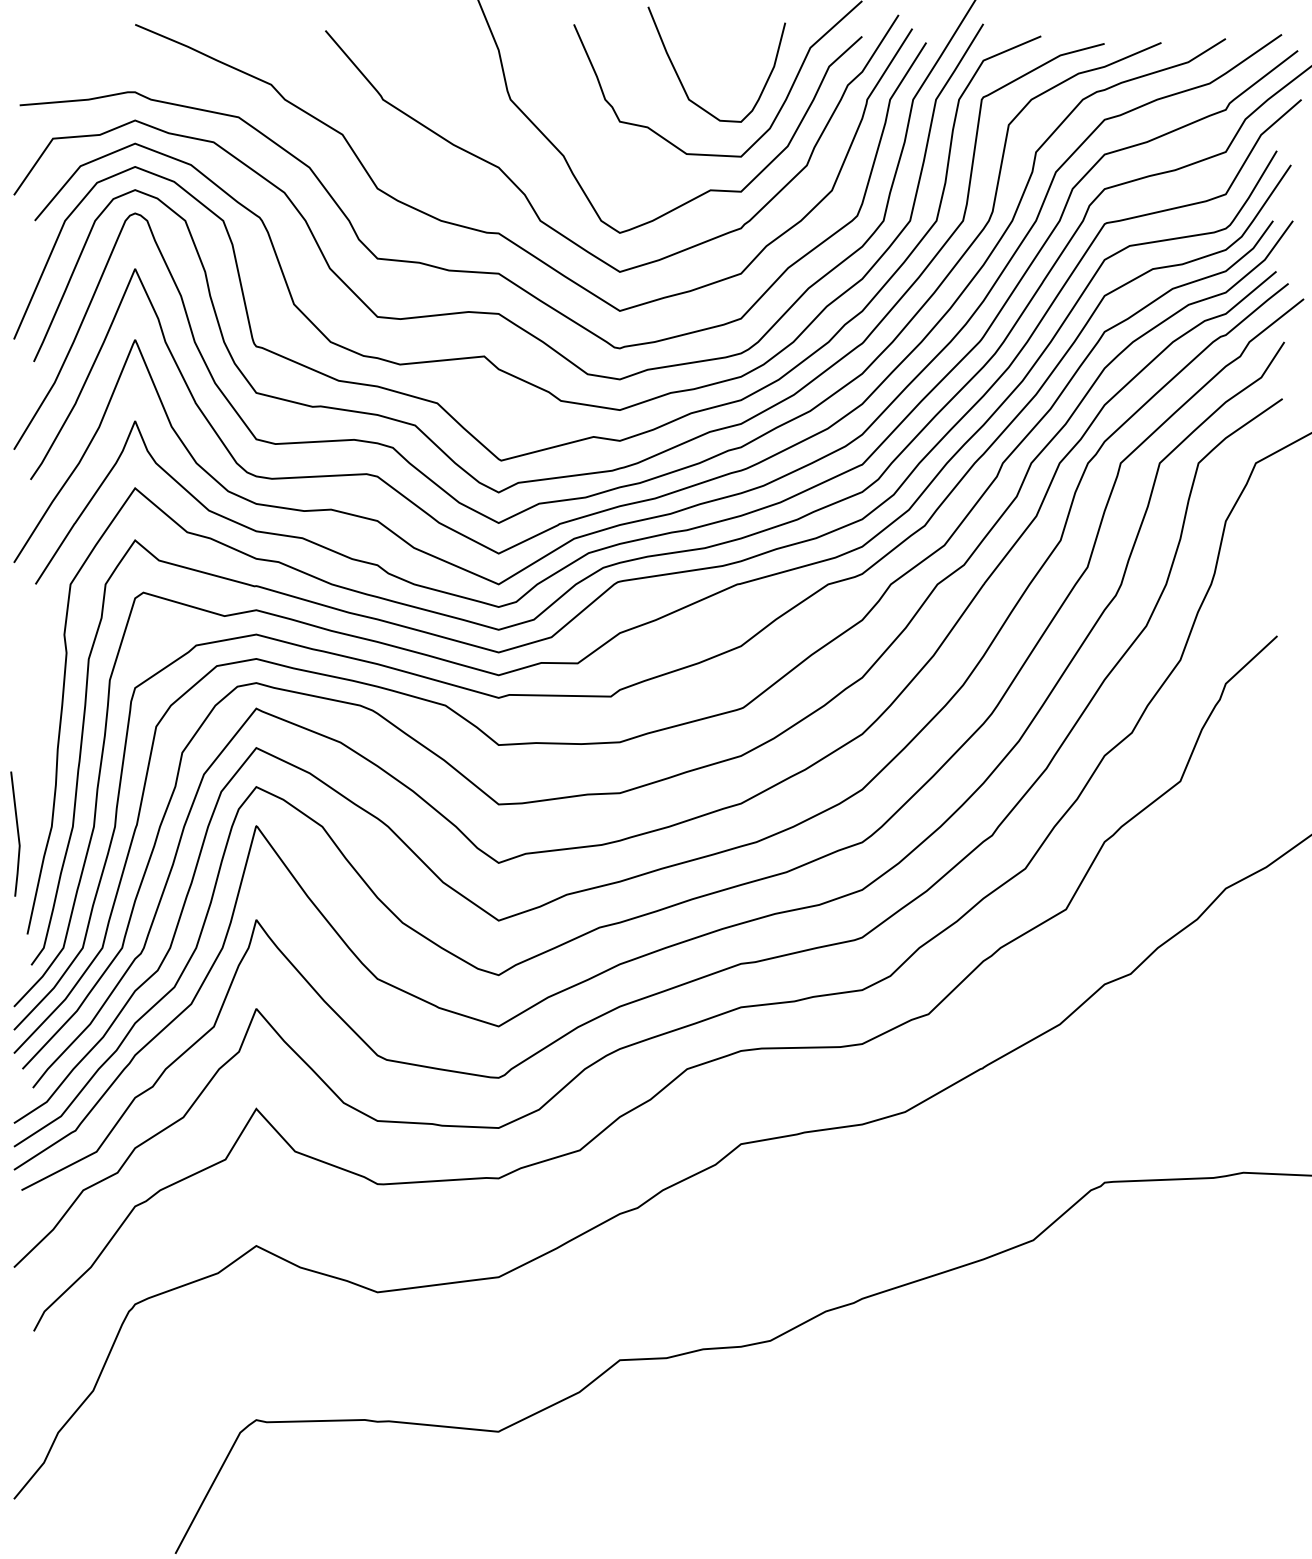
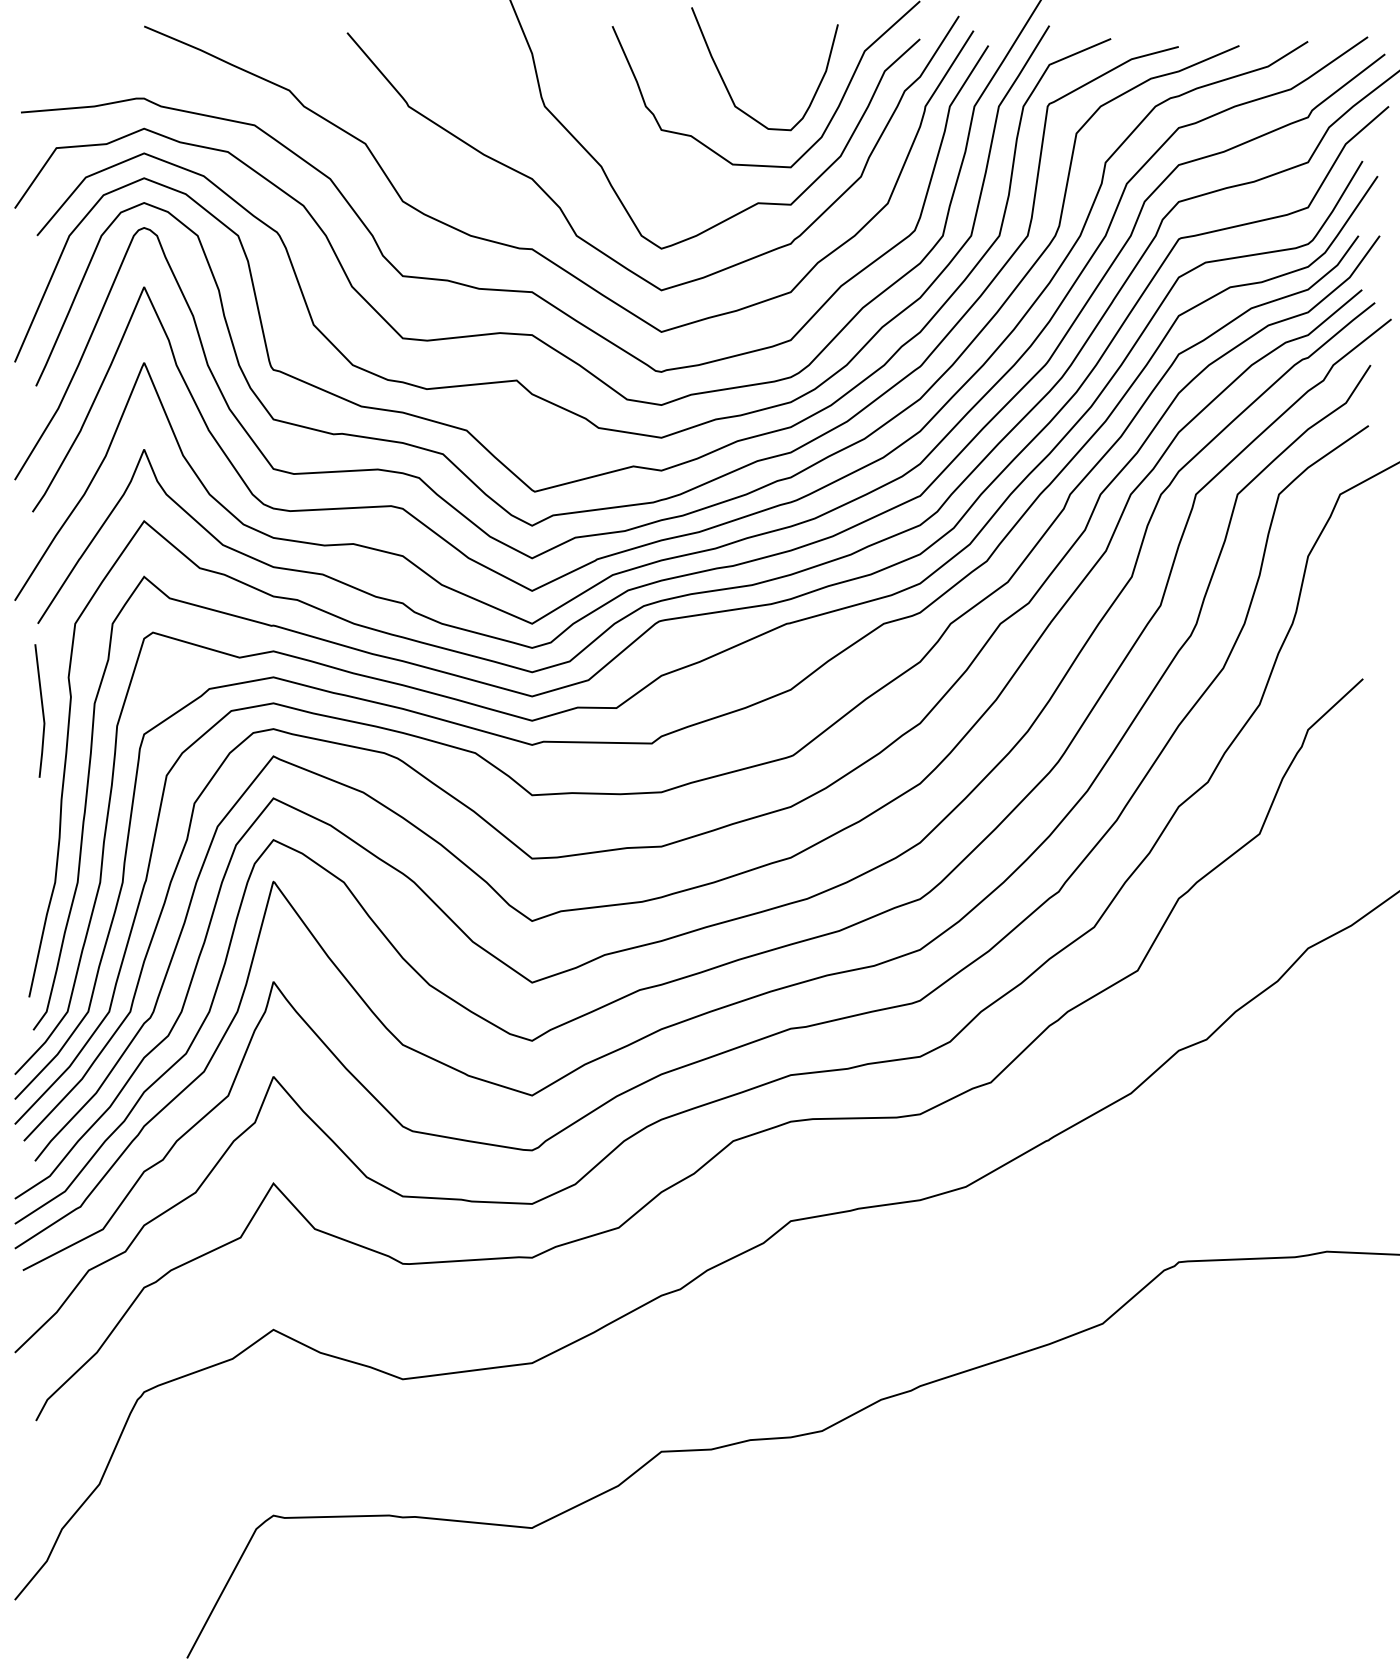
line: (17, 833) -> (42, 710), moved

